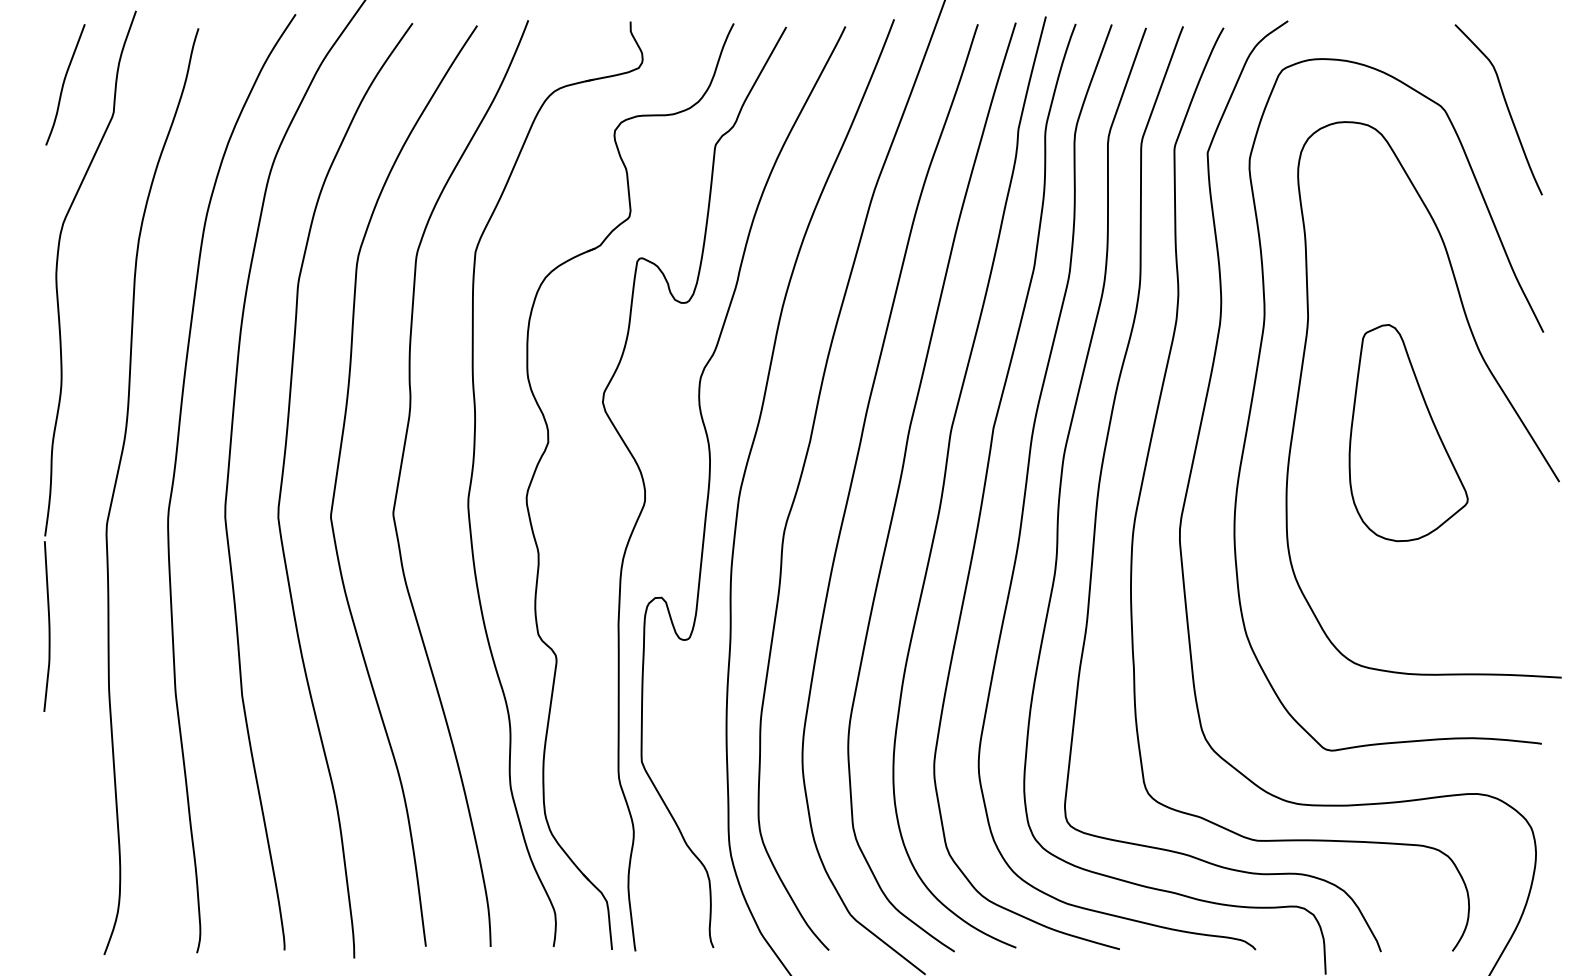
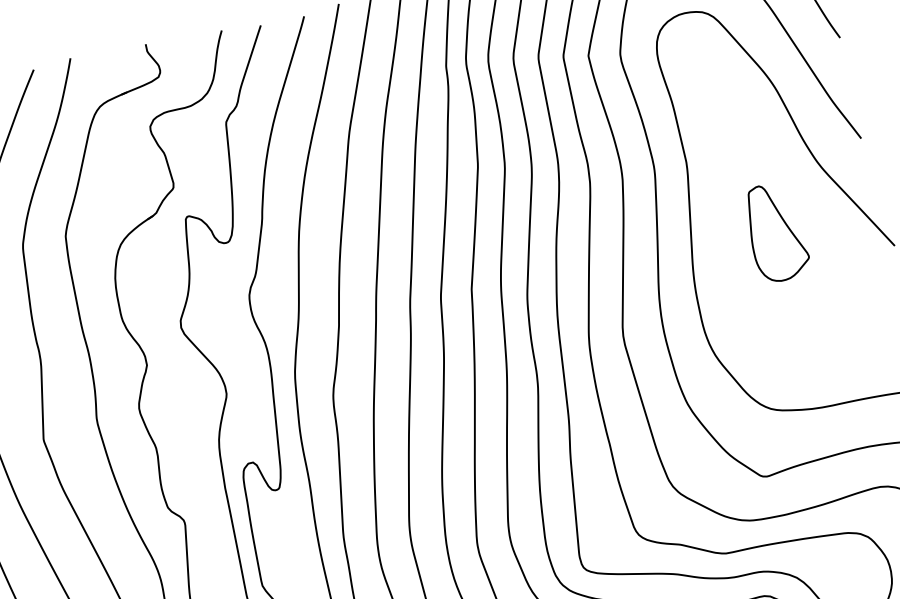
part: (1408, 433) -> (776, 232), size x0.6

